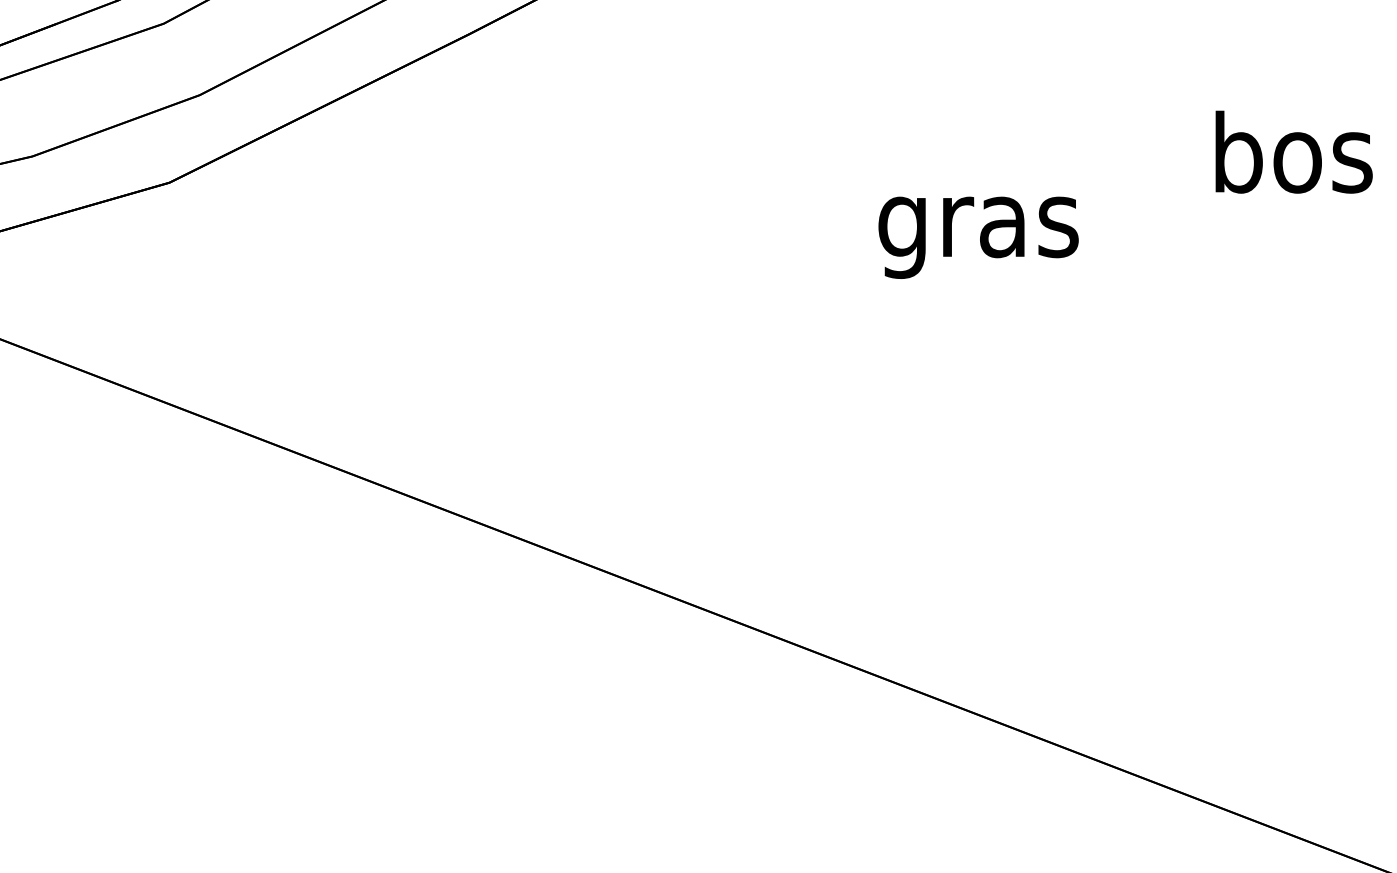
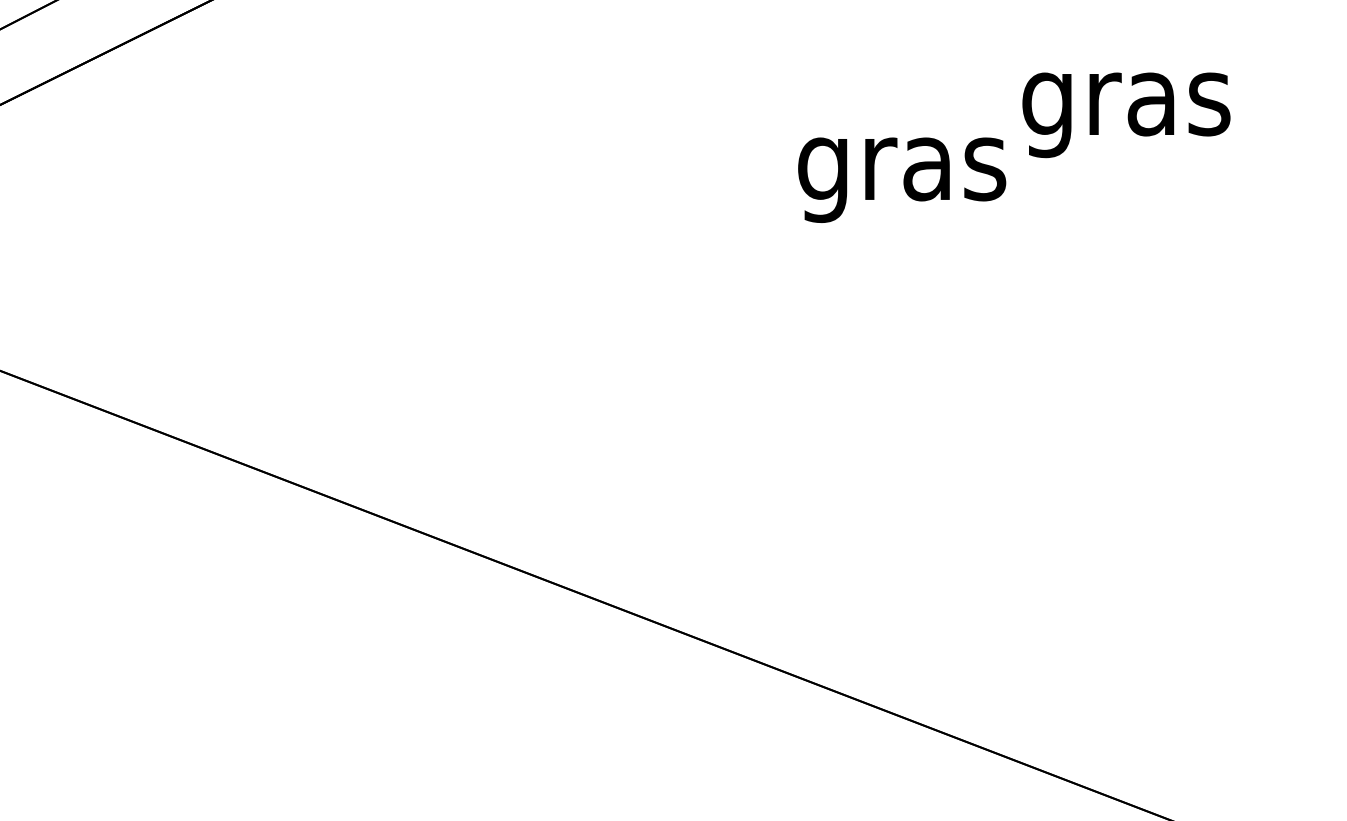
text: (1292, 162) -> (1126, 104), bos -> gras
text: (978, 237) -> (901, 179), moved

